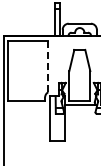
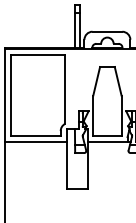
line: (48, 66) -> (65, 89), dashed -> solid
line: (26, 105) -> (35, 141), added

